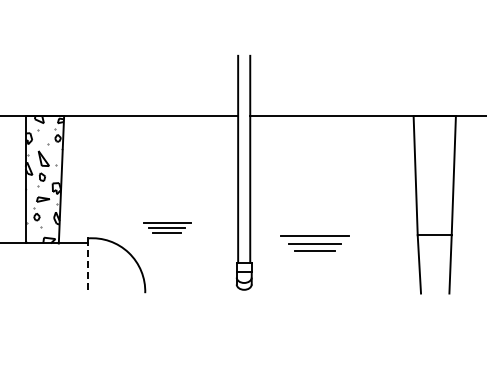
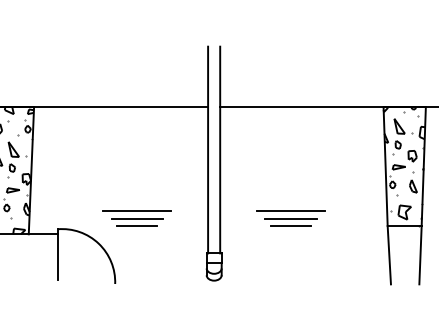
hatch: (434, 175) -> (404, 166), added
part: (166, 227) -> (136, 218), size x1.43
part: (314, 243) -> (290, 218), moved
line: (87, 266) -> (57, 257), dashed -> solid

